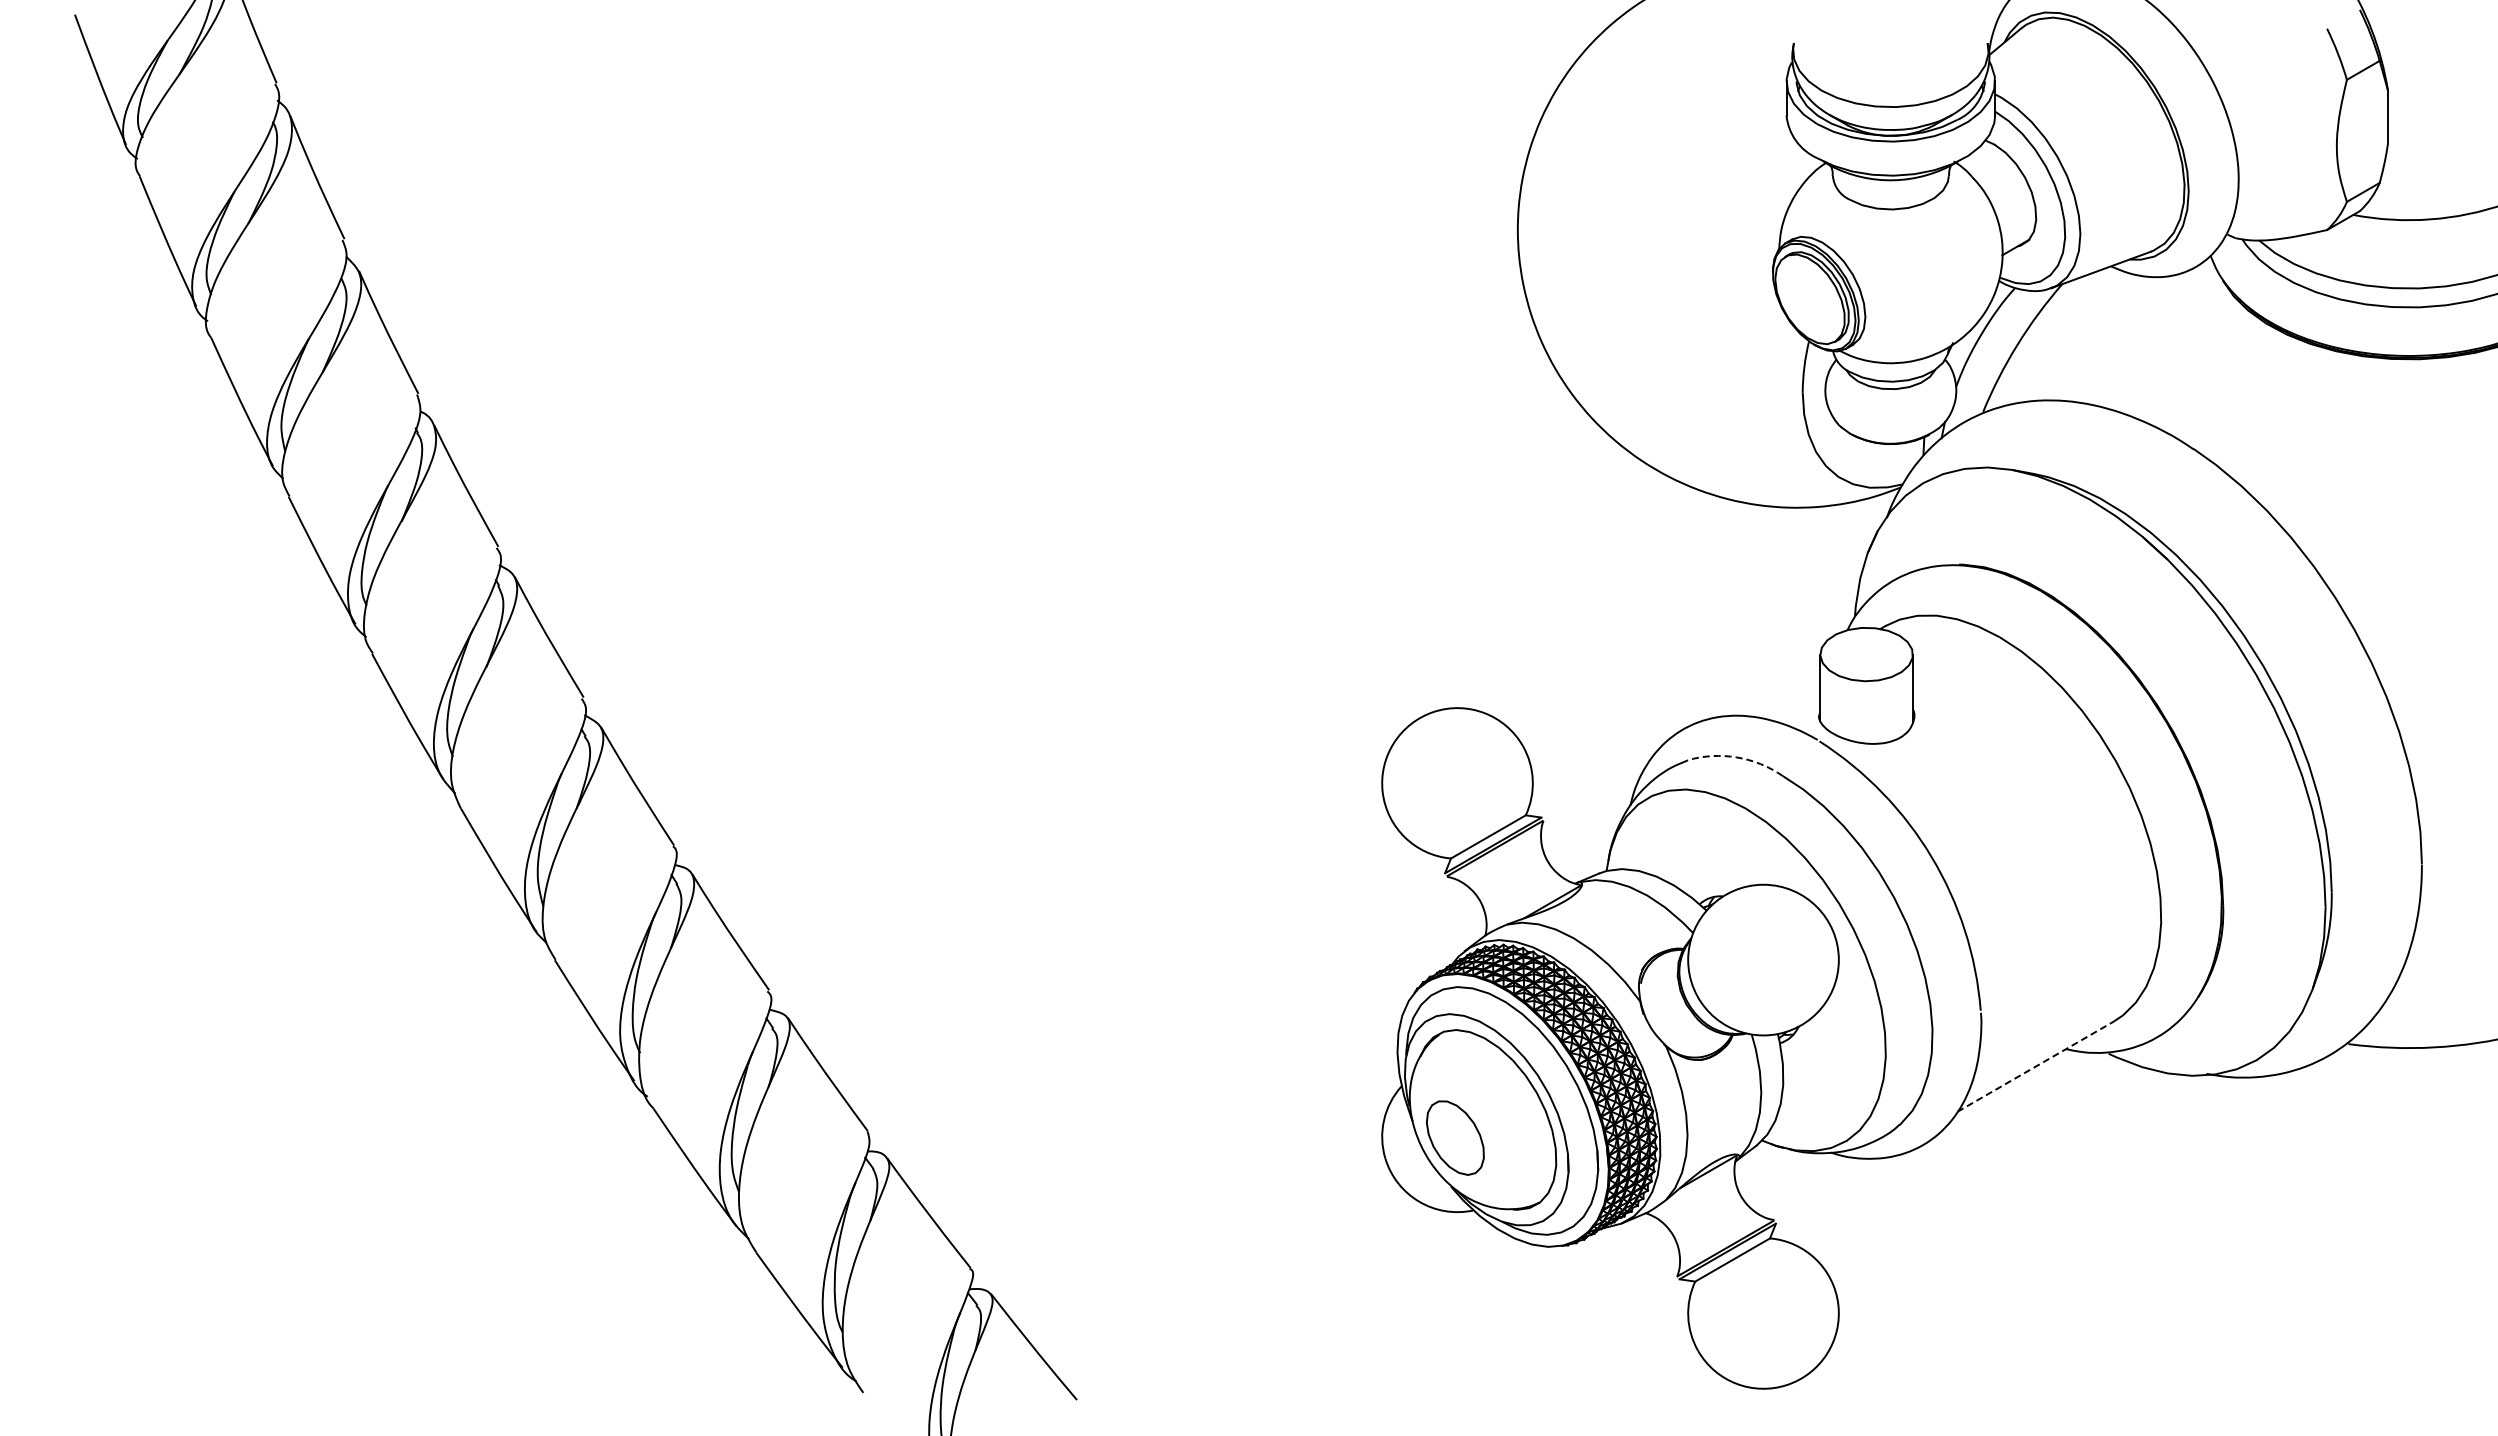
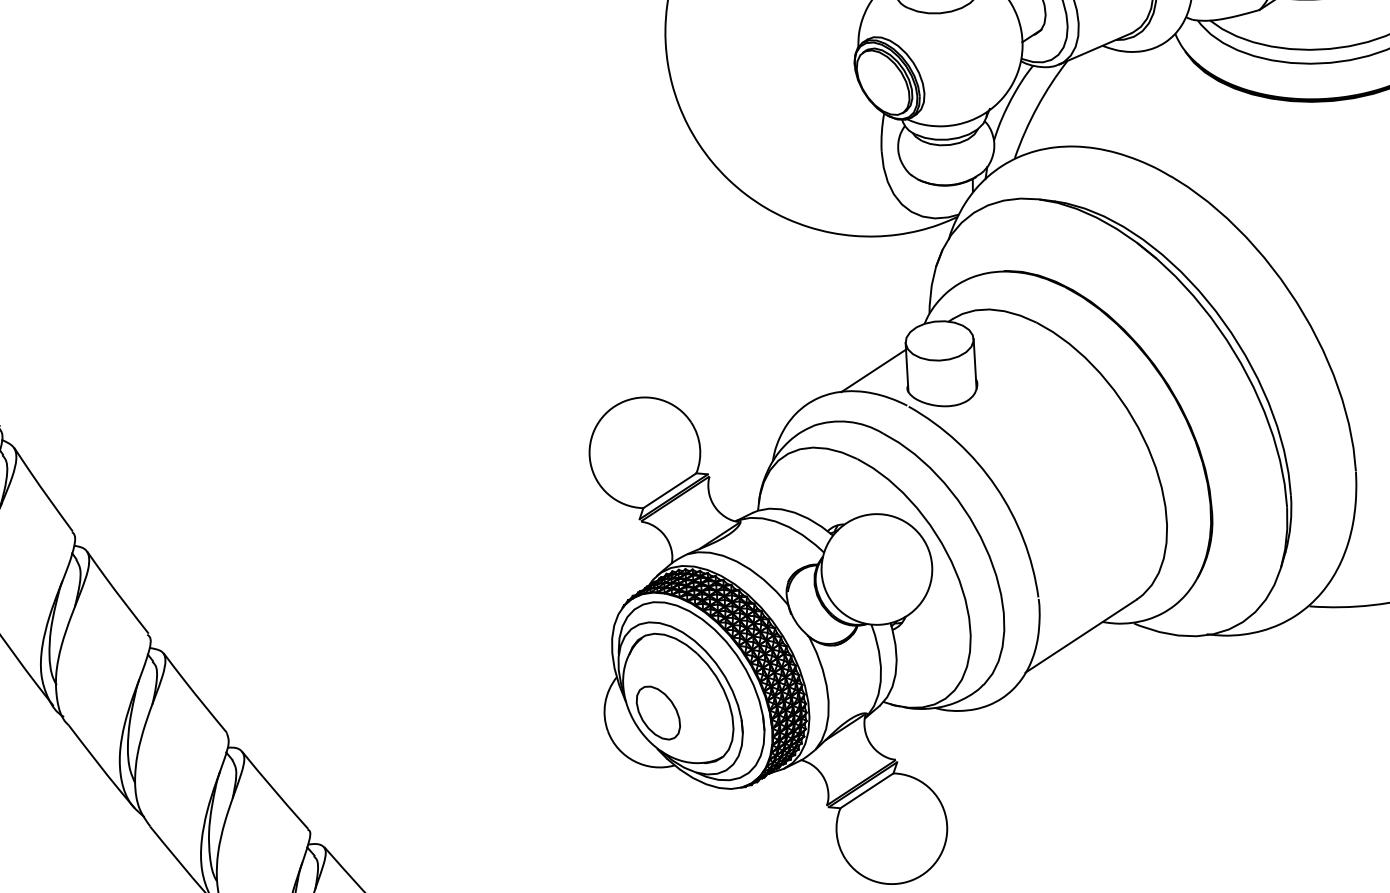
line: (1774, 689) -> (873, 370), added
arc: (1736, 757) -> (848, 421), dashed -> solid
line: (2036, 1066) -> (1081, 636), dashed -> solid

